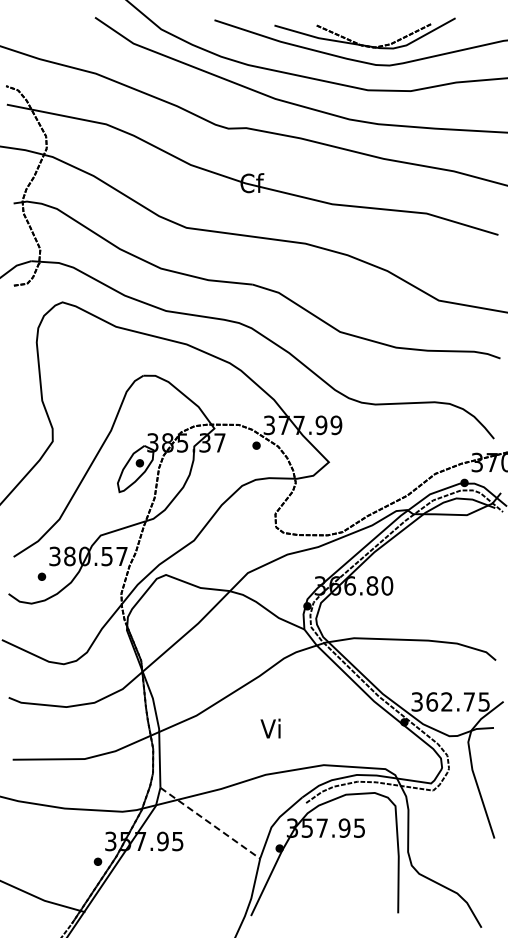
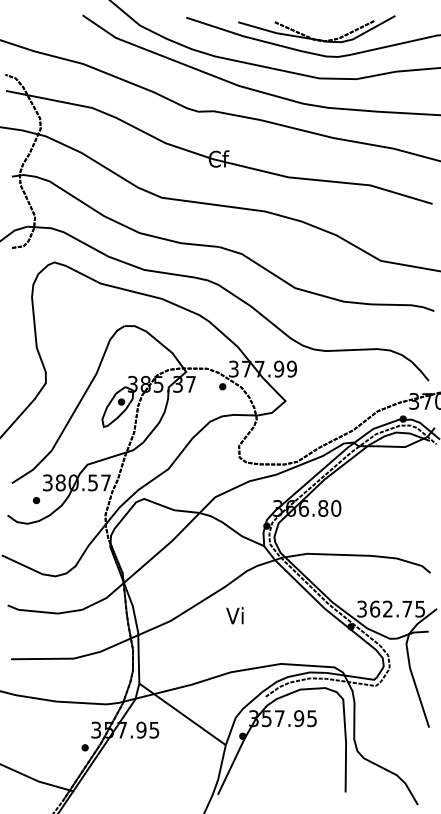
text: (270, 728) -> (234, 615), moved
line: (210, 823) -> (182, 714), dashed -> solid

